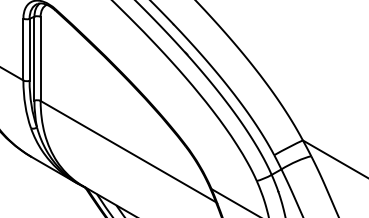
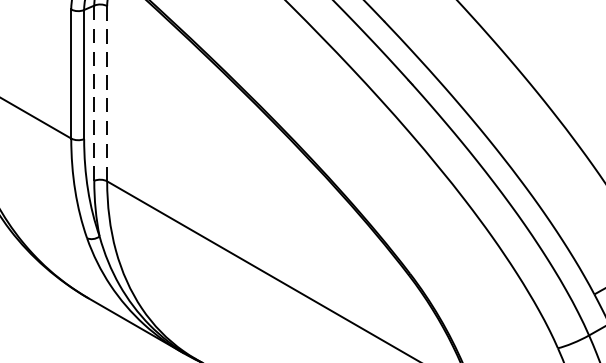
line: (34, 58) -> (94, 92), solid -> dashed
line: (40, 59) -> (106, 94), solid -> dashed

